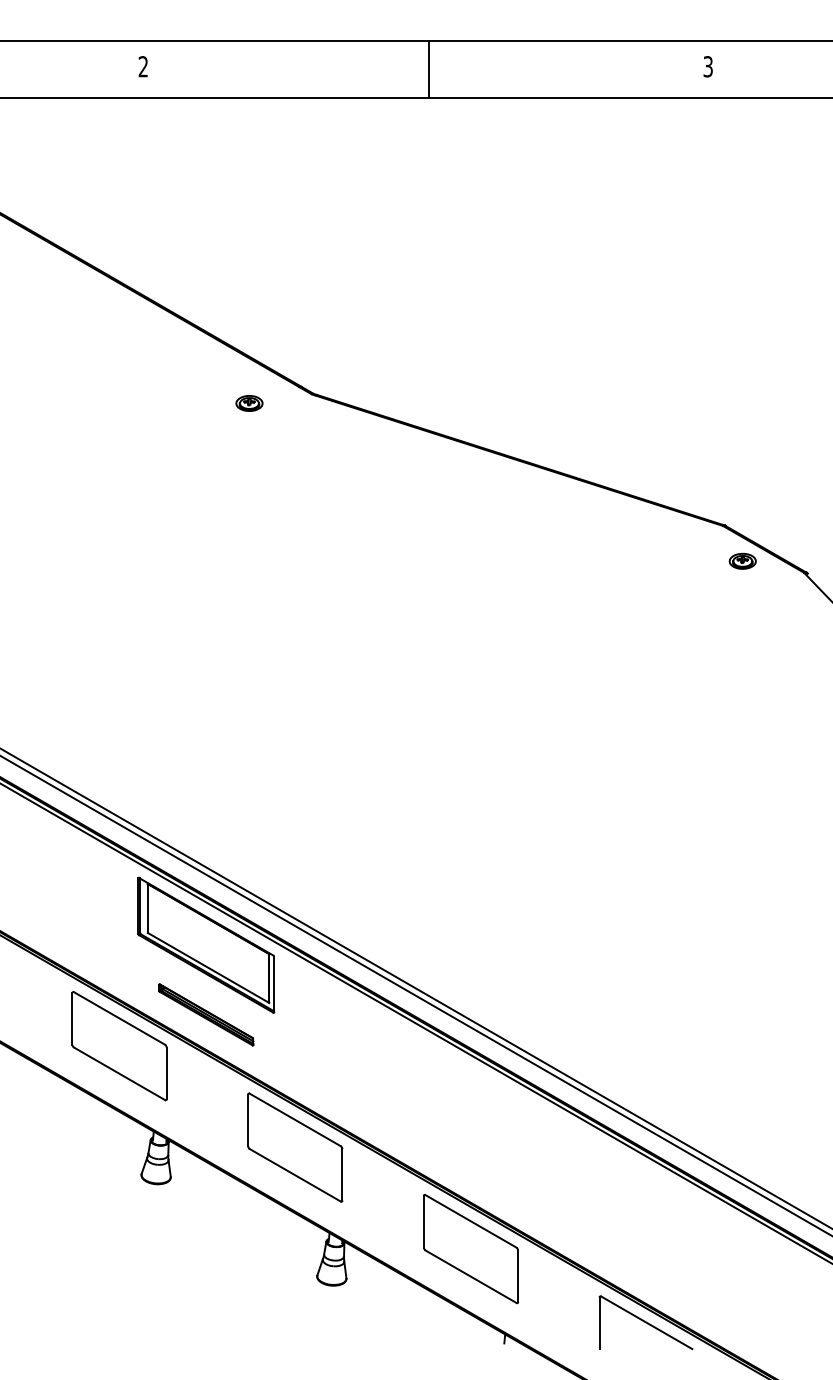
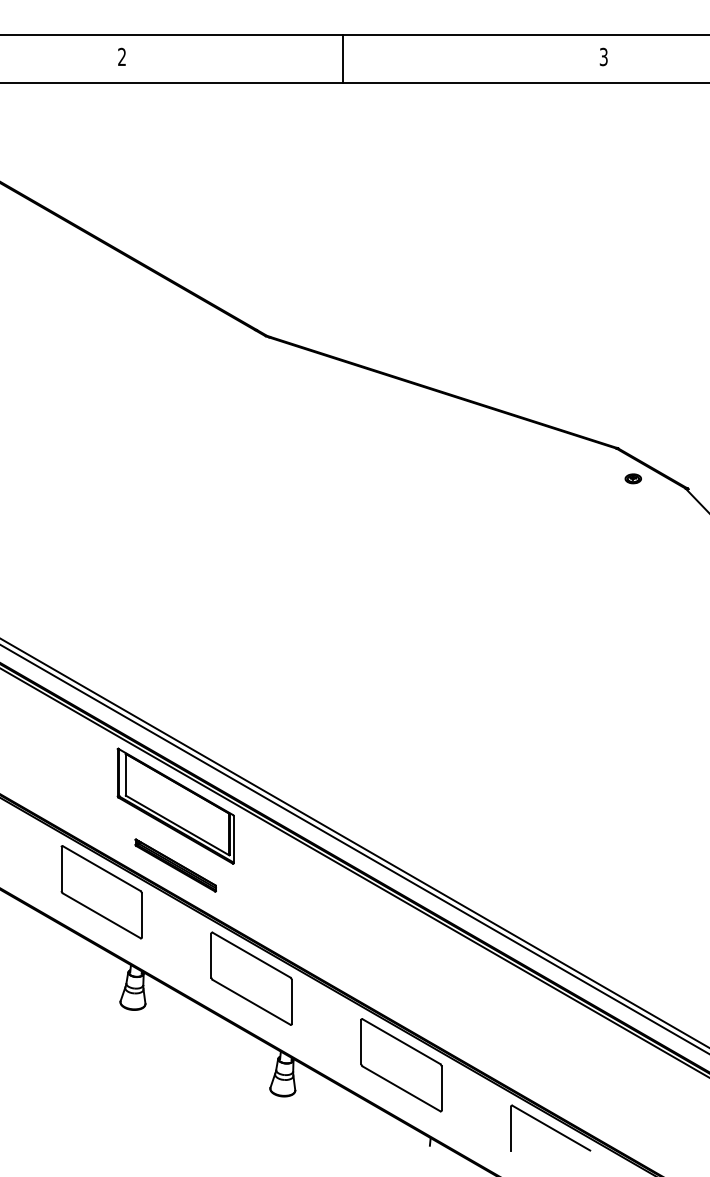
line: (428, 69) -> (342, 59), moved
part: (249, 402) -> (212, 343), removed
part: (743, 561) -> (633, 478), size x0.7

